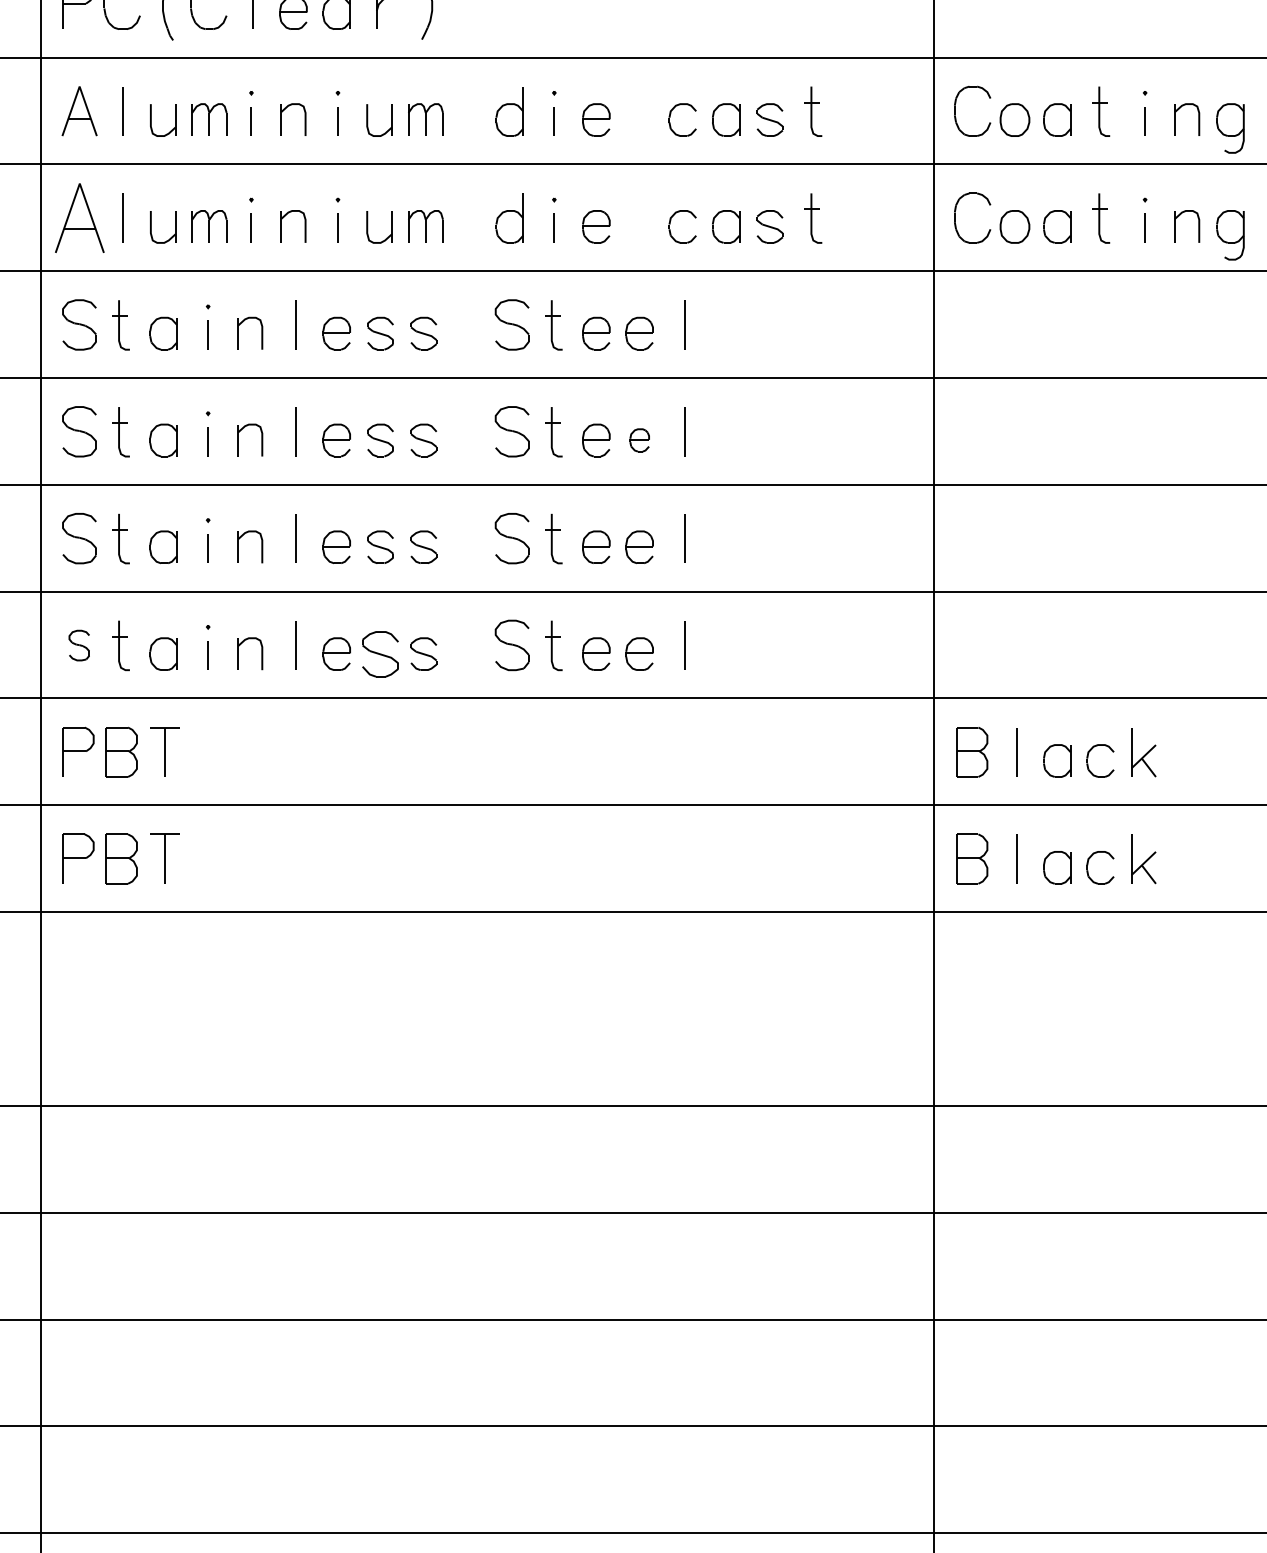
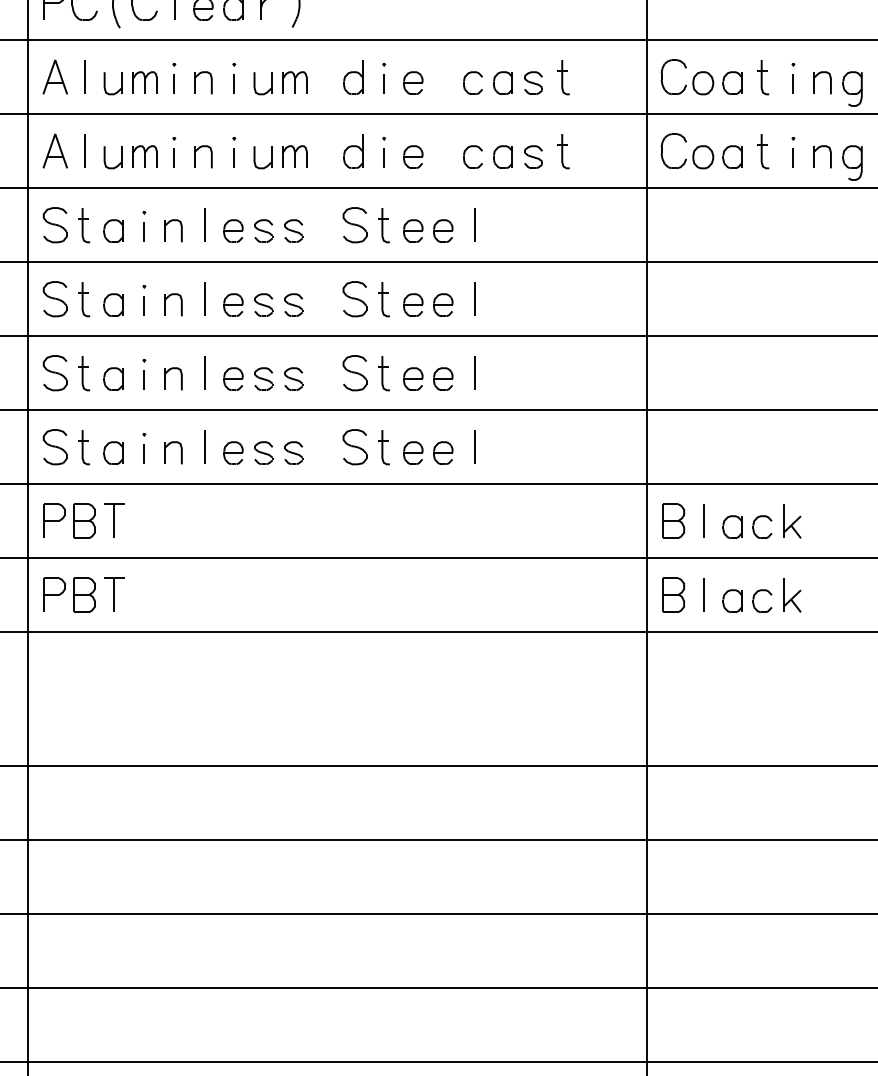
part: (78, 217) -> (54, 150), size x0.71
part: (639, 439) -> (443, 304), size x1.43
part: (78, 645) -> (54, 447), size x1.67
part: (380, 653) -> (263, 452), size x0.71

